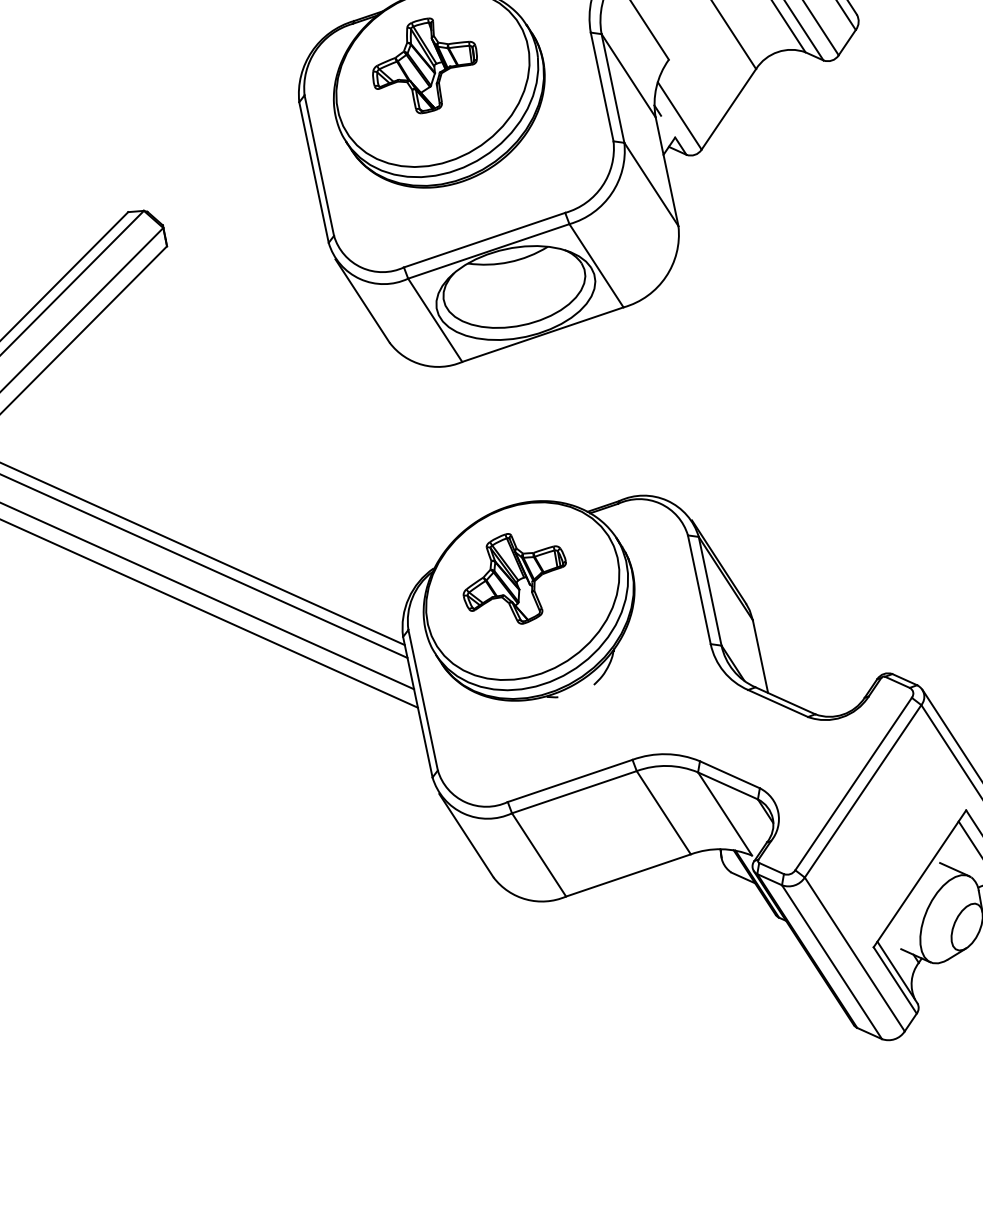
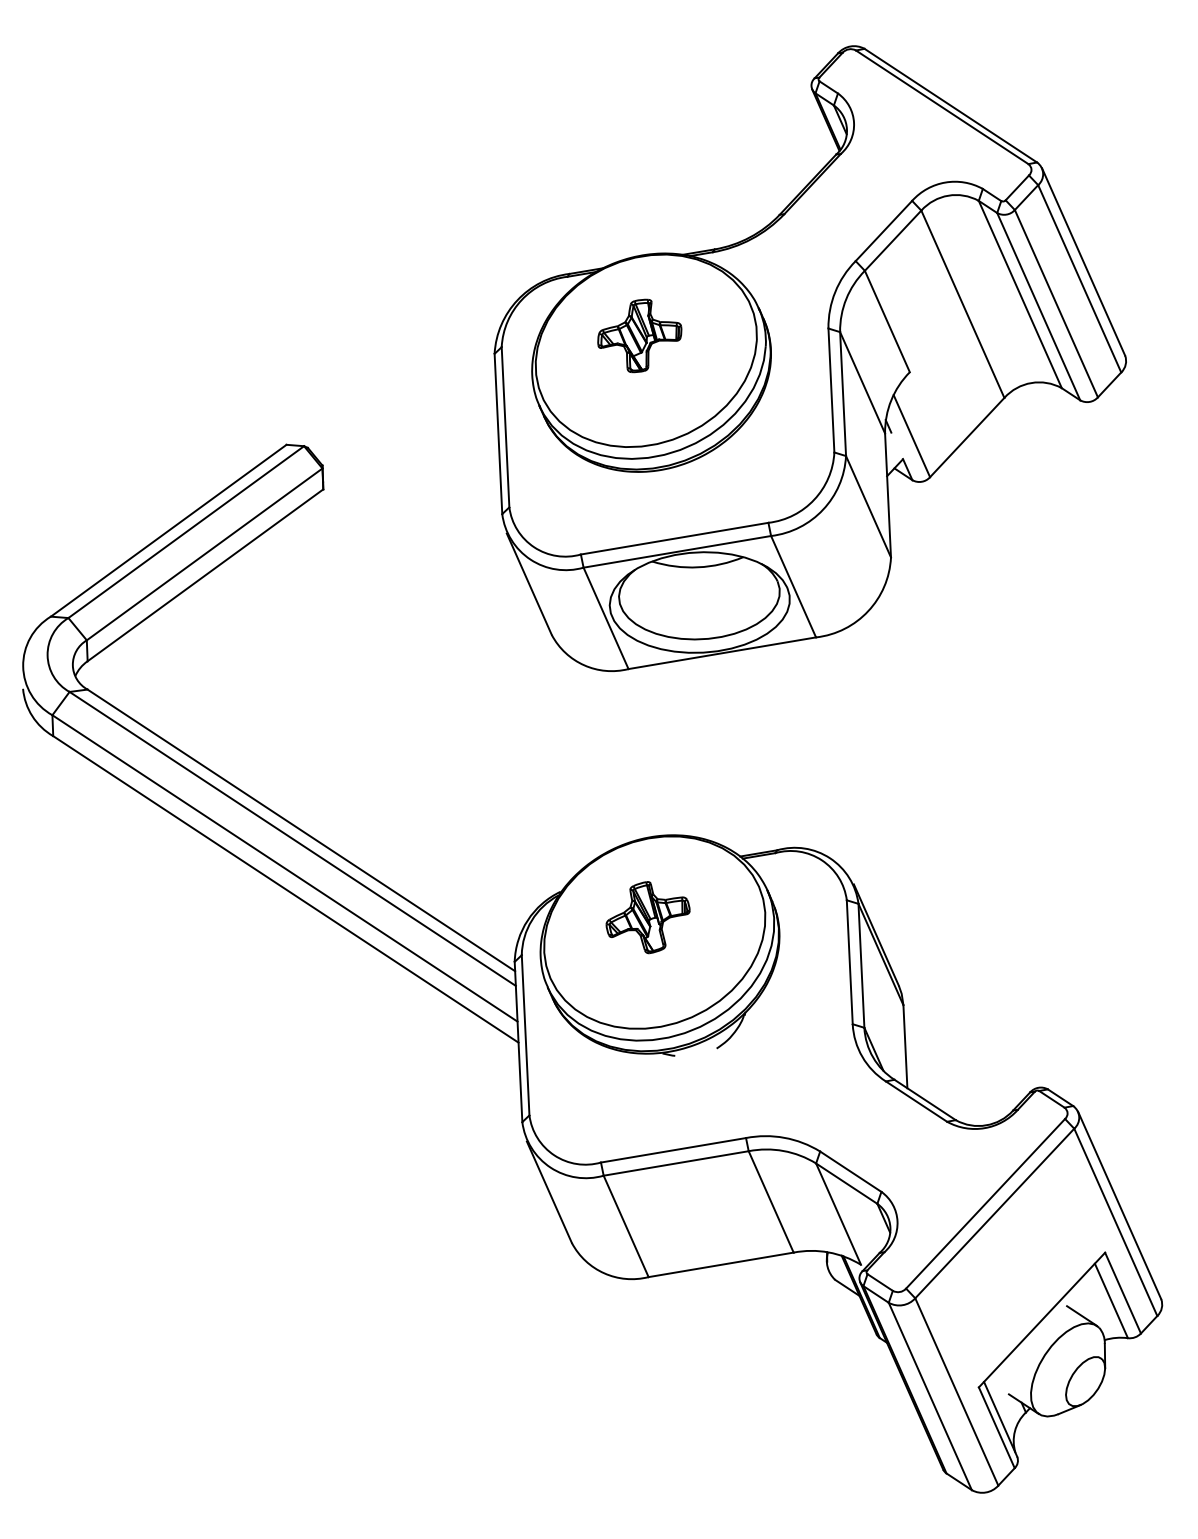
part: (424, 65) -> (639, 335), size x0.7
part: (514, 578) -> (647, 917), size x0.7

